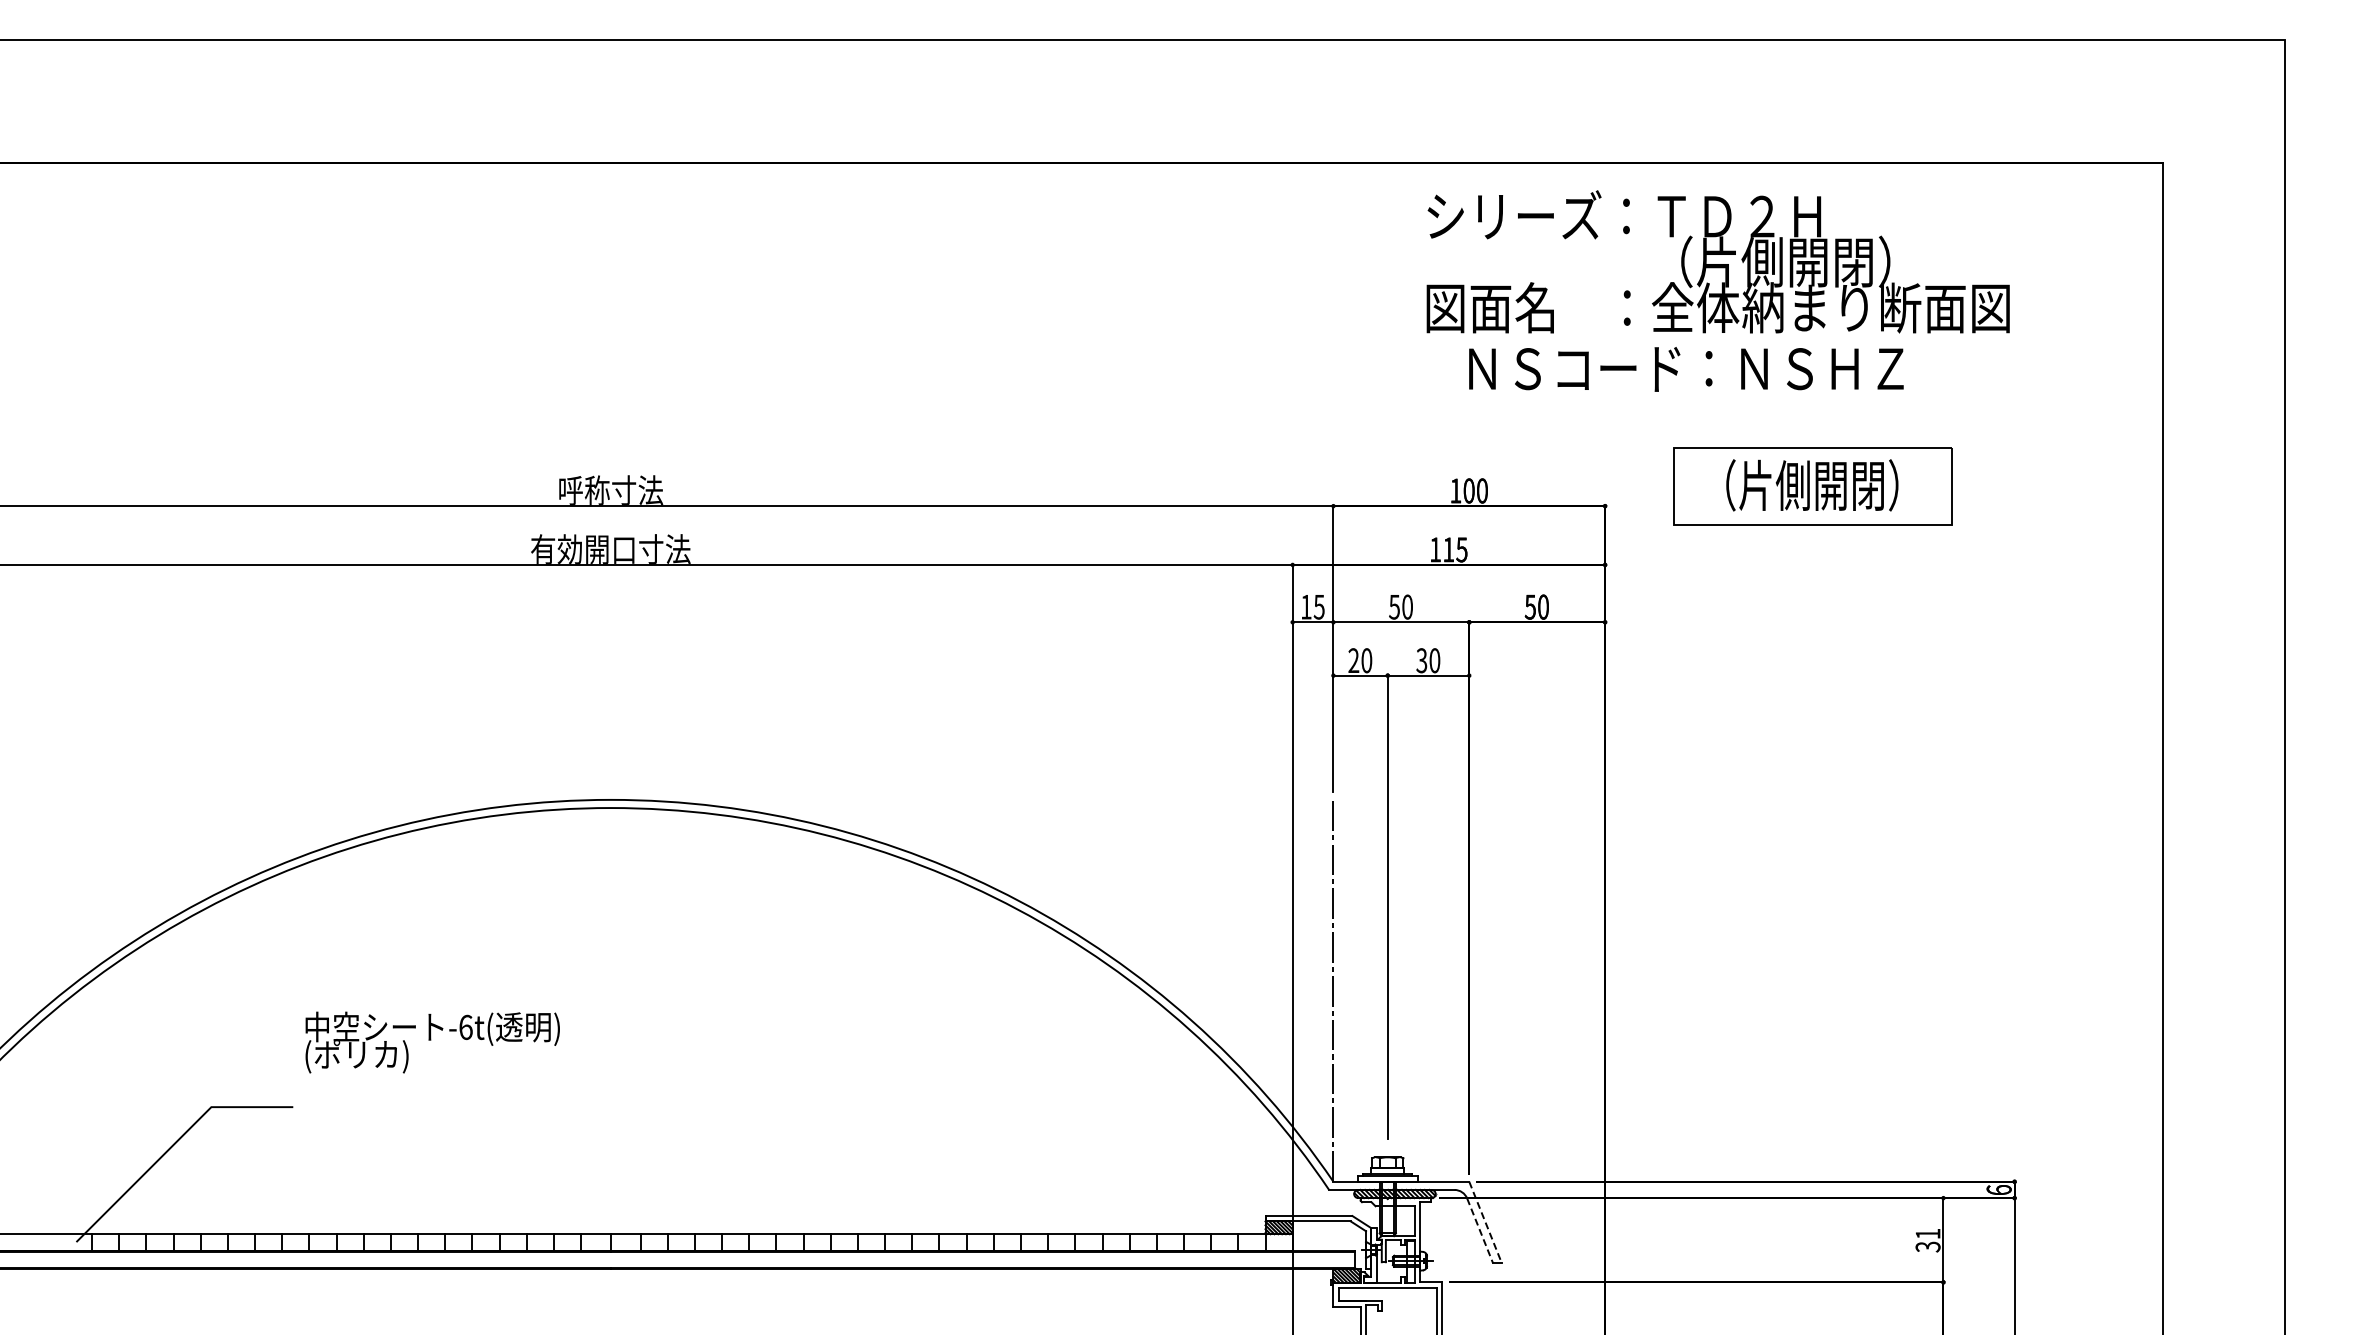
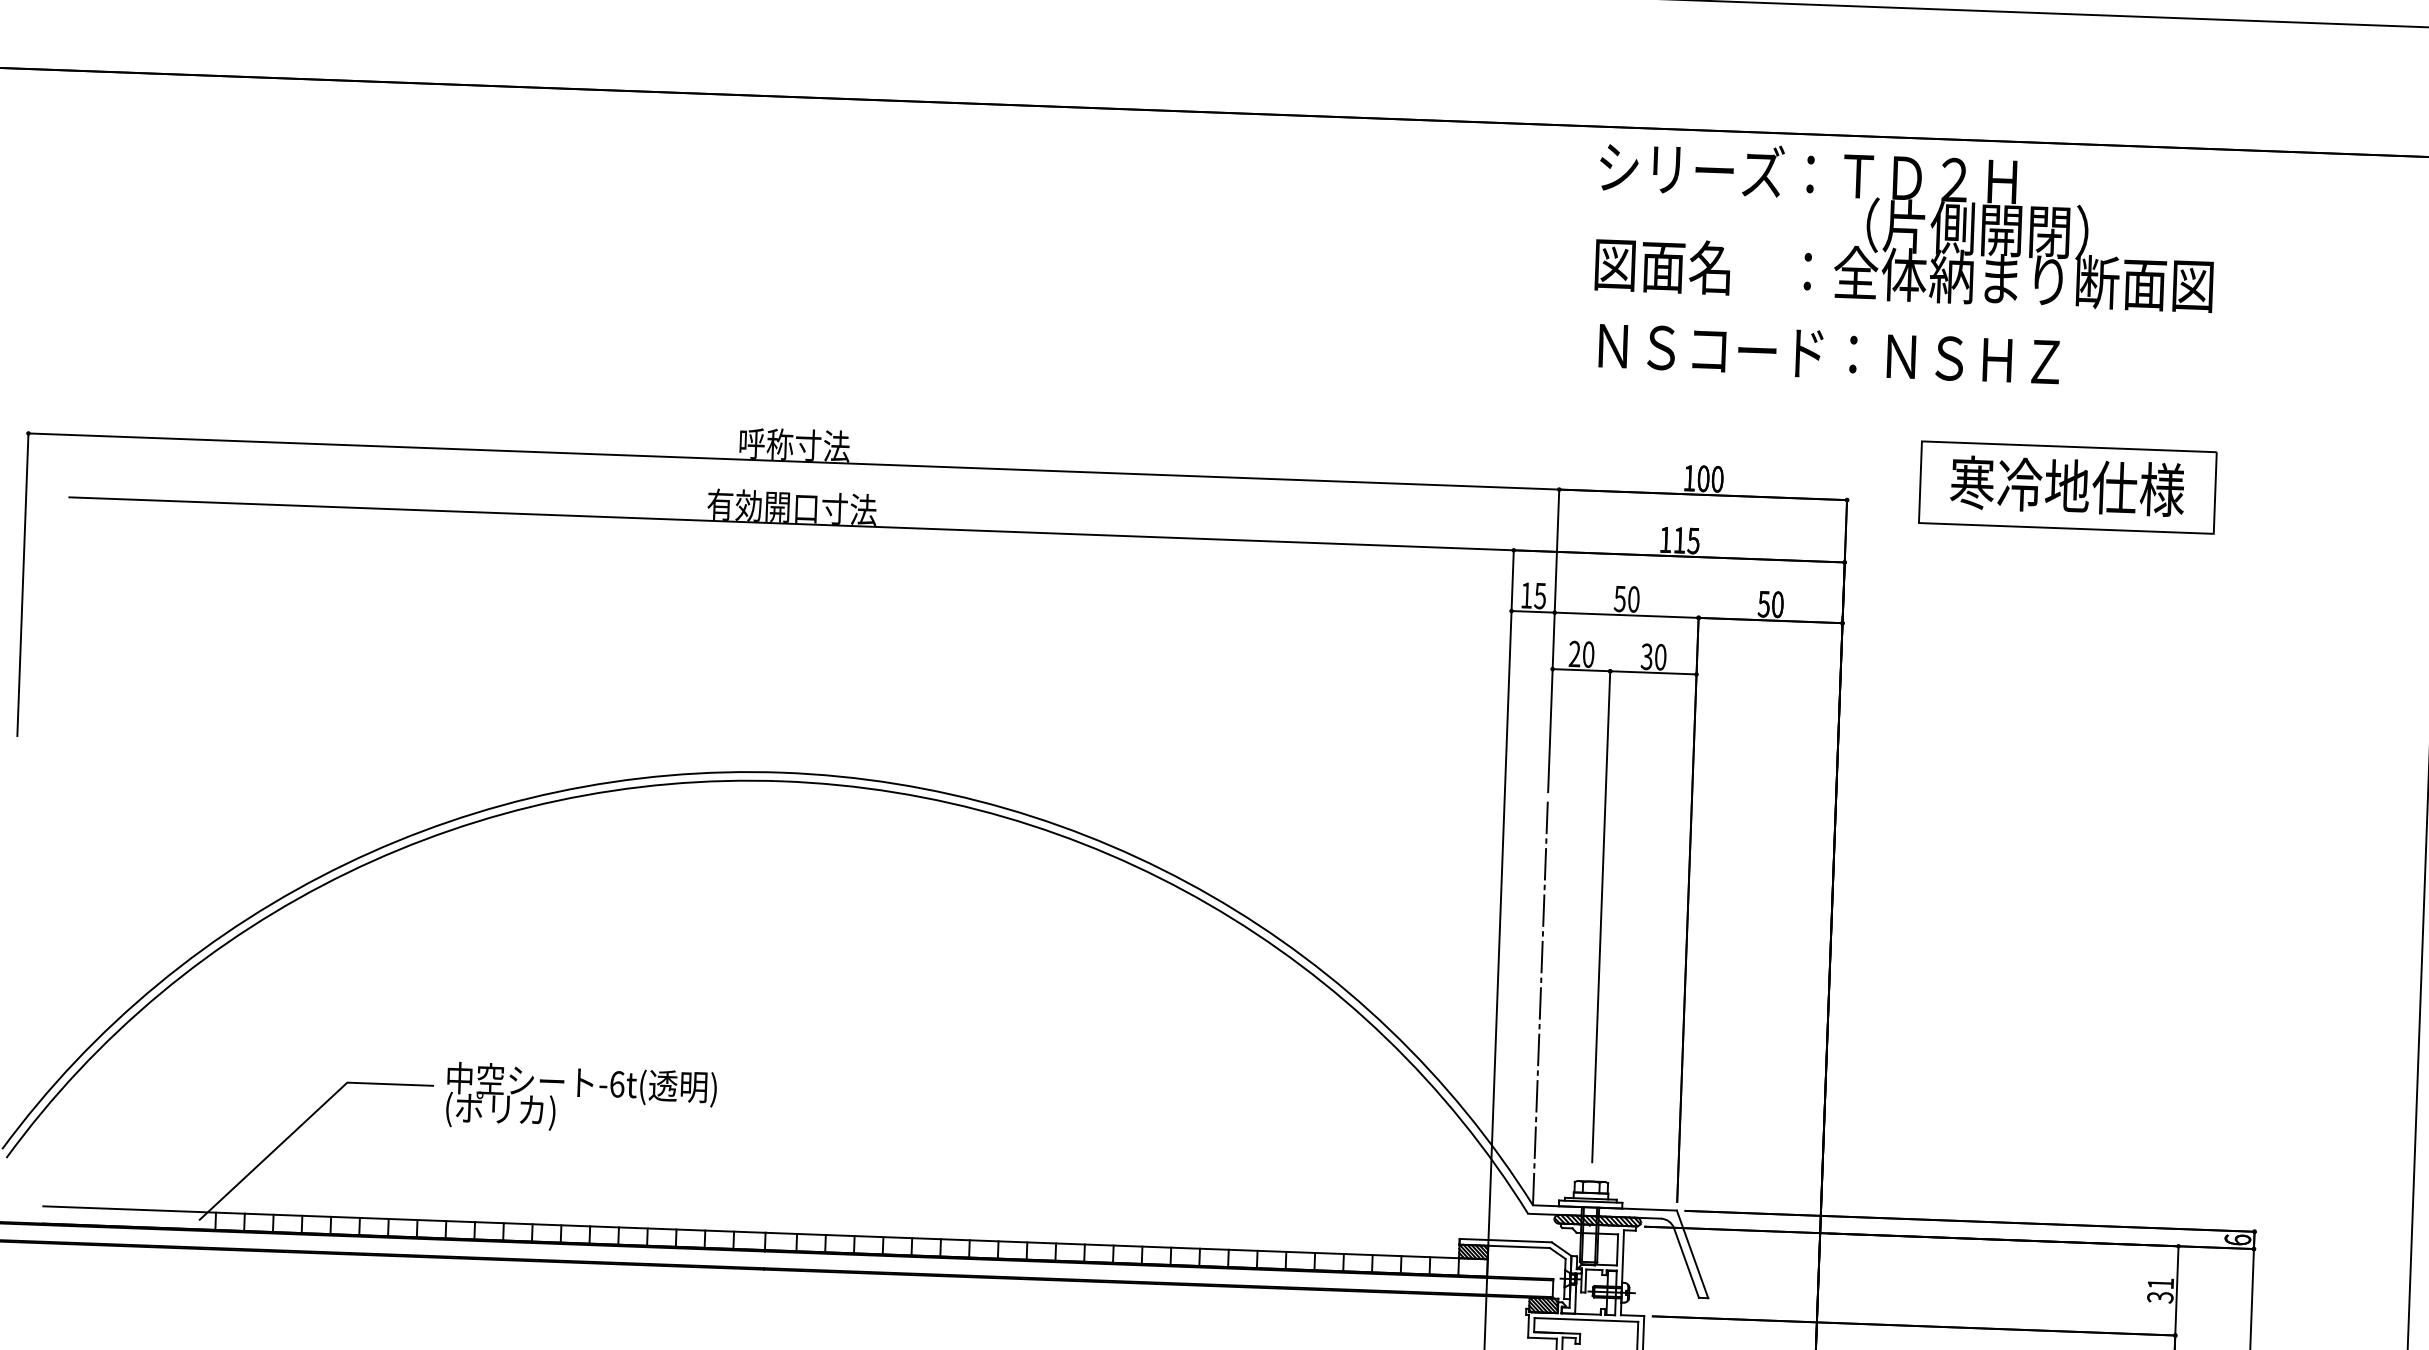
text: (1717, 261) -> (1905, 225), moved
text: (1686, 369) -> (1829, 354), moved
text: (1812, 485) -> (2067, 486), （片側開閉） -> 寒冷地仕様
text: (432, 1042) -> (581, 1099), moved
line: (1485, 1222) -> (1692, 1254), dashed -> solid
line: (1480, 1230) -> (1686, 1262), dashed -> solid

